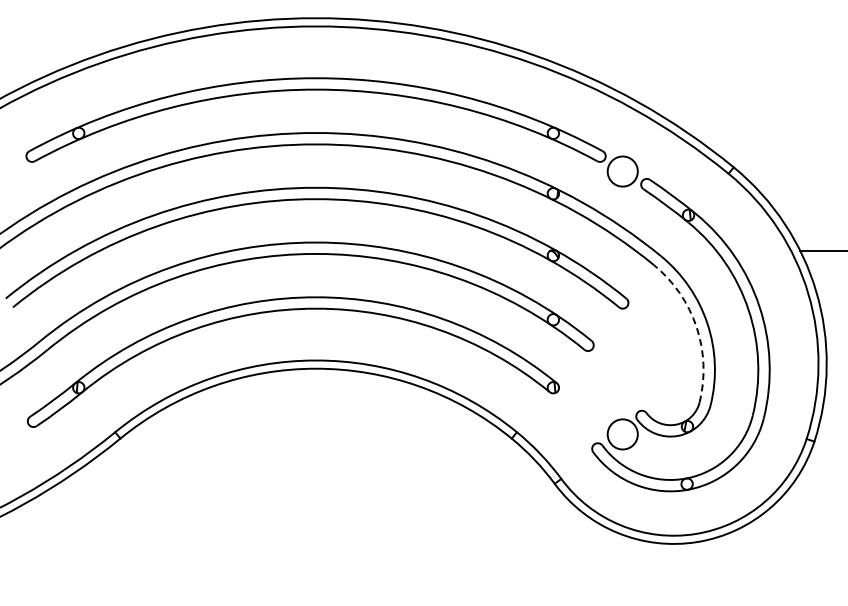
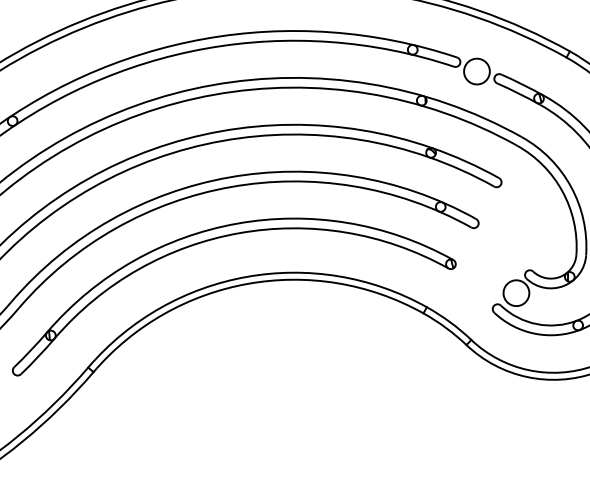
arc: (696, 327) -> (562, 191), dashed -> solid

